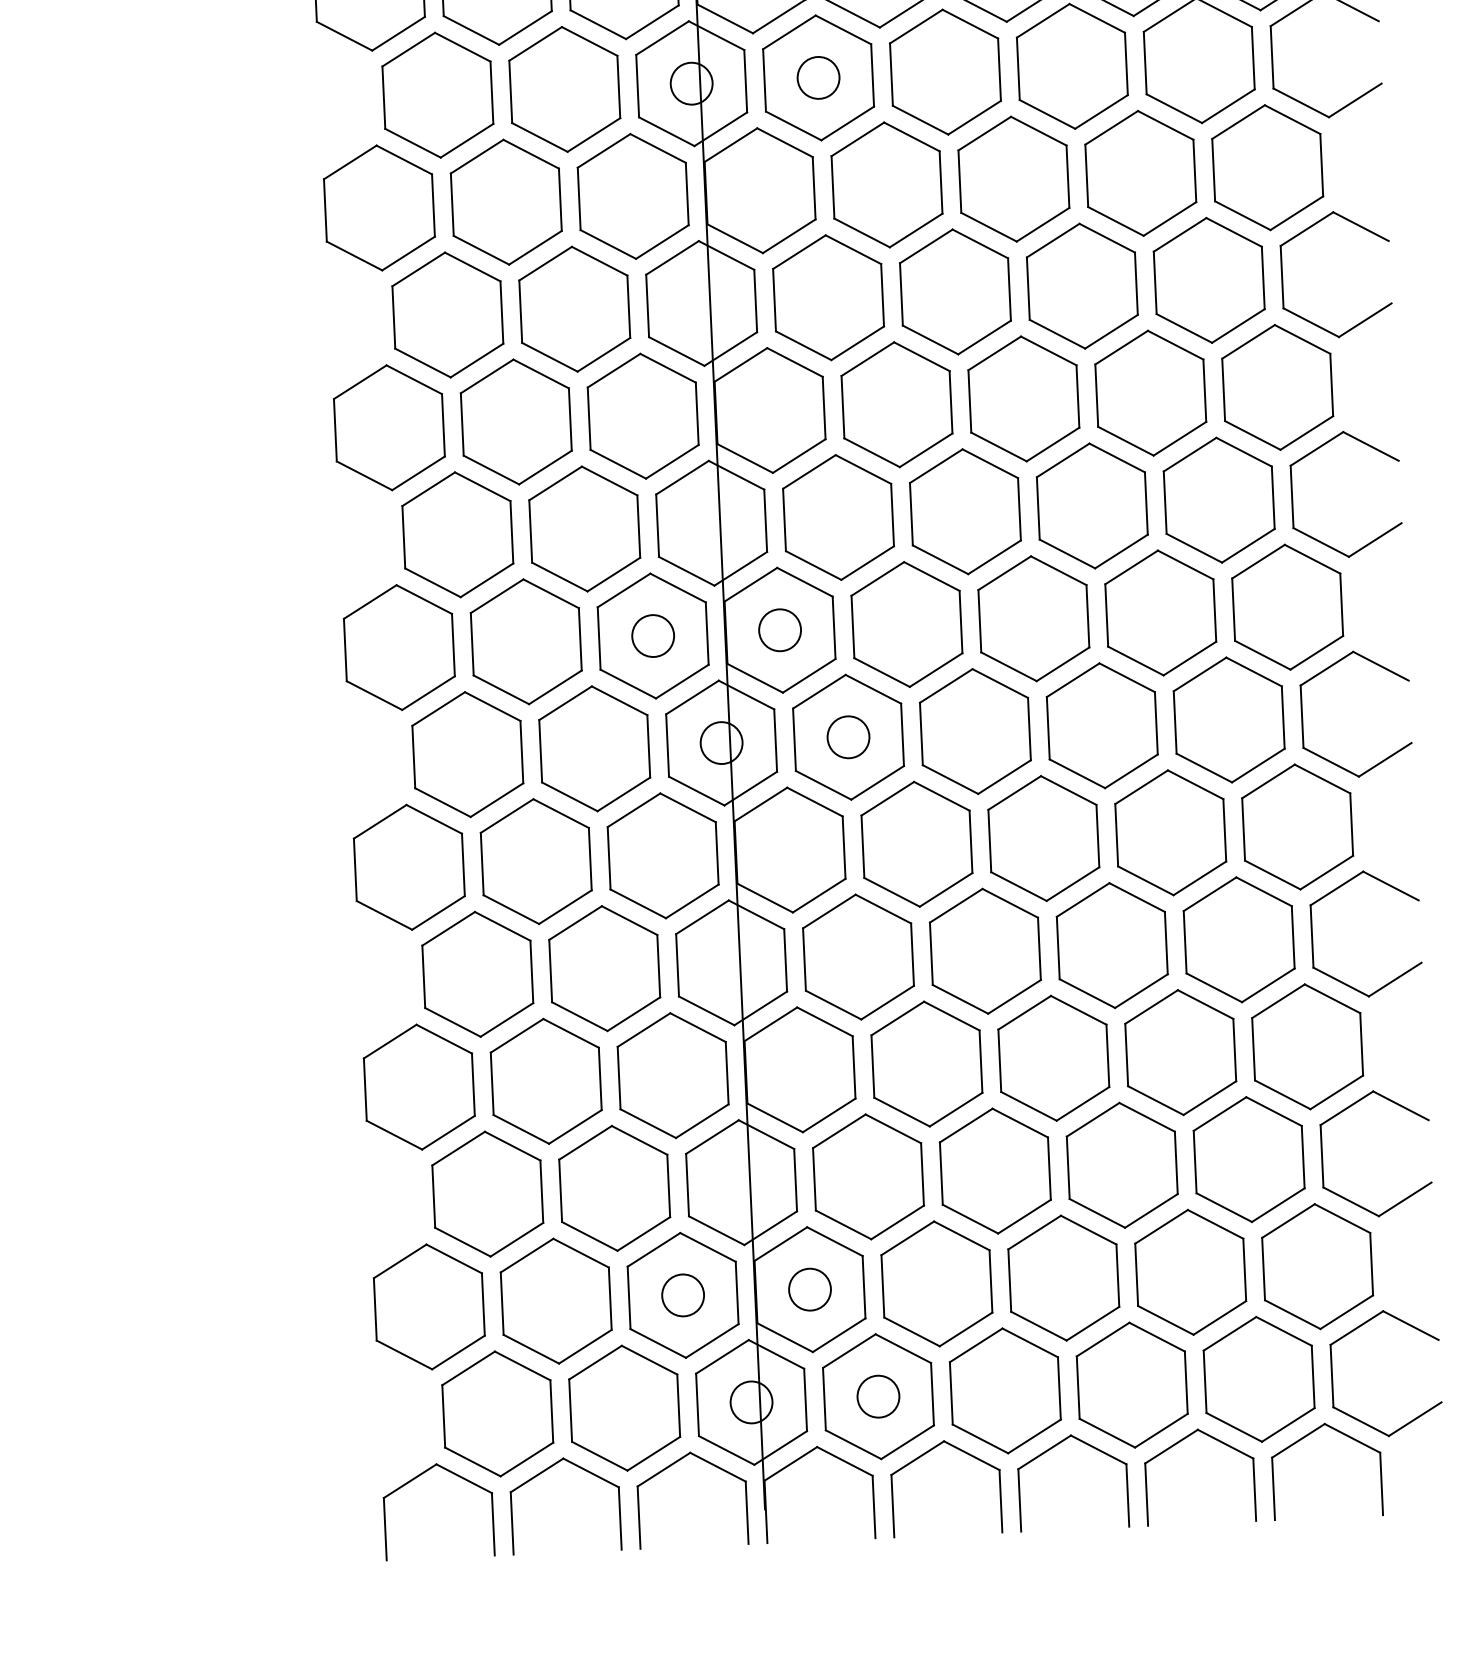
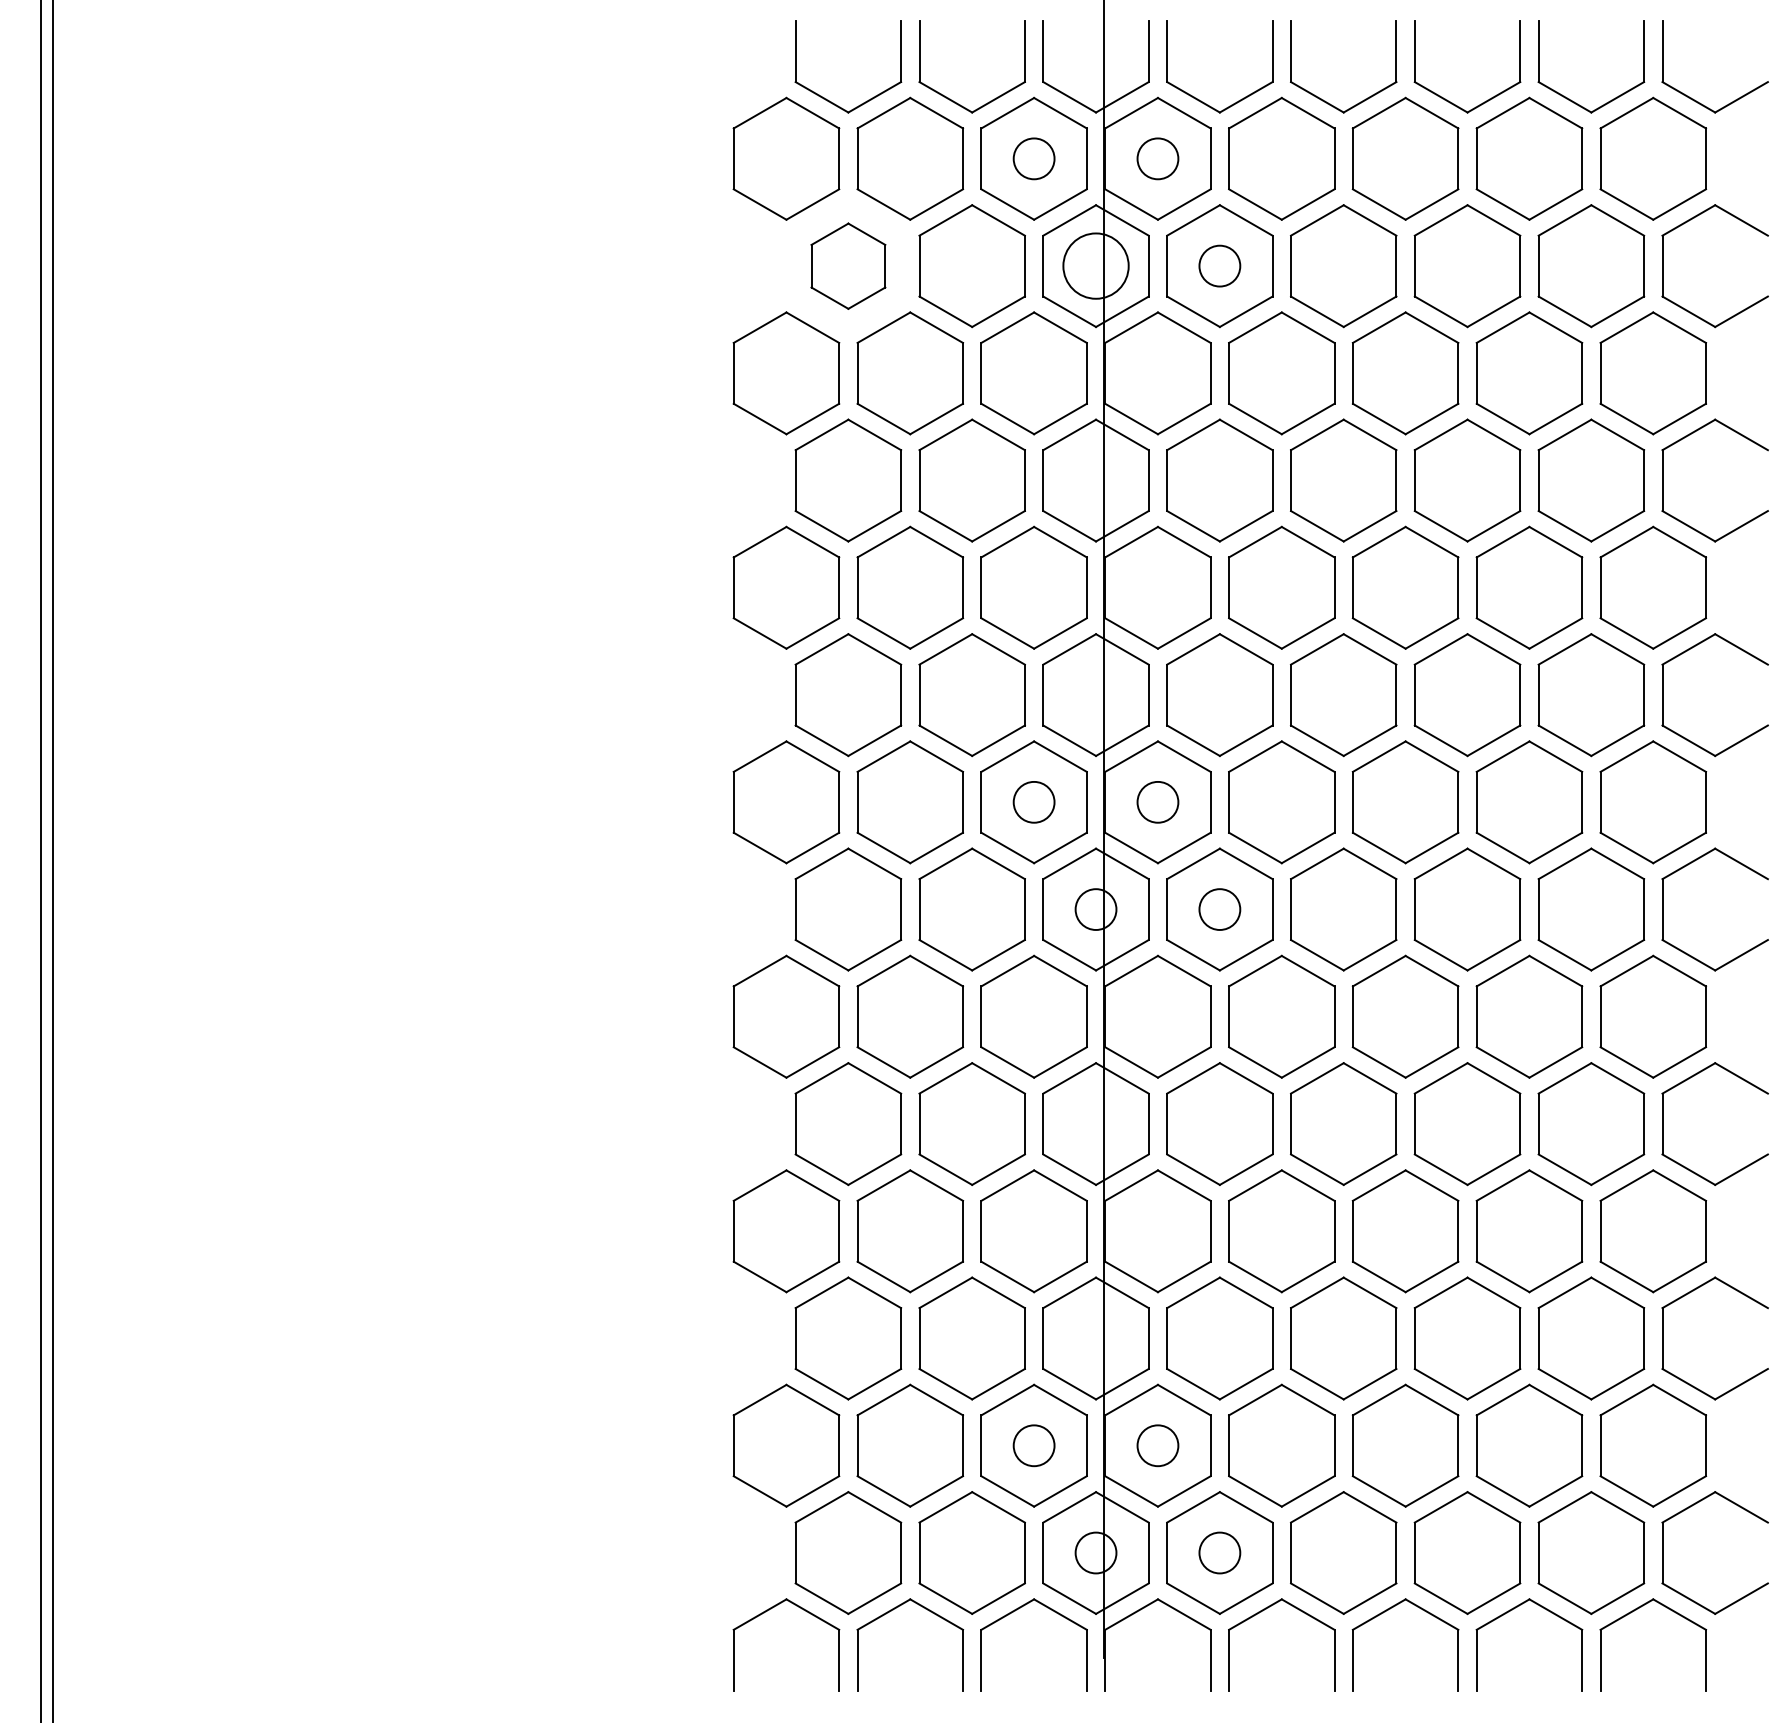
circle: (691, 83) -> (1095, 265), size x1.6
part: (438, 95) -> (848, 266), size x0.7

